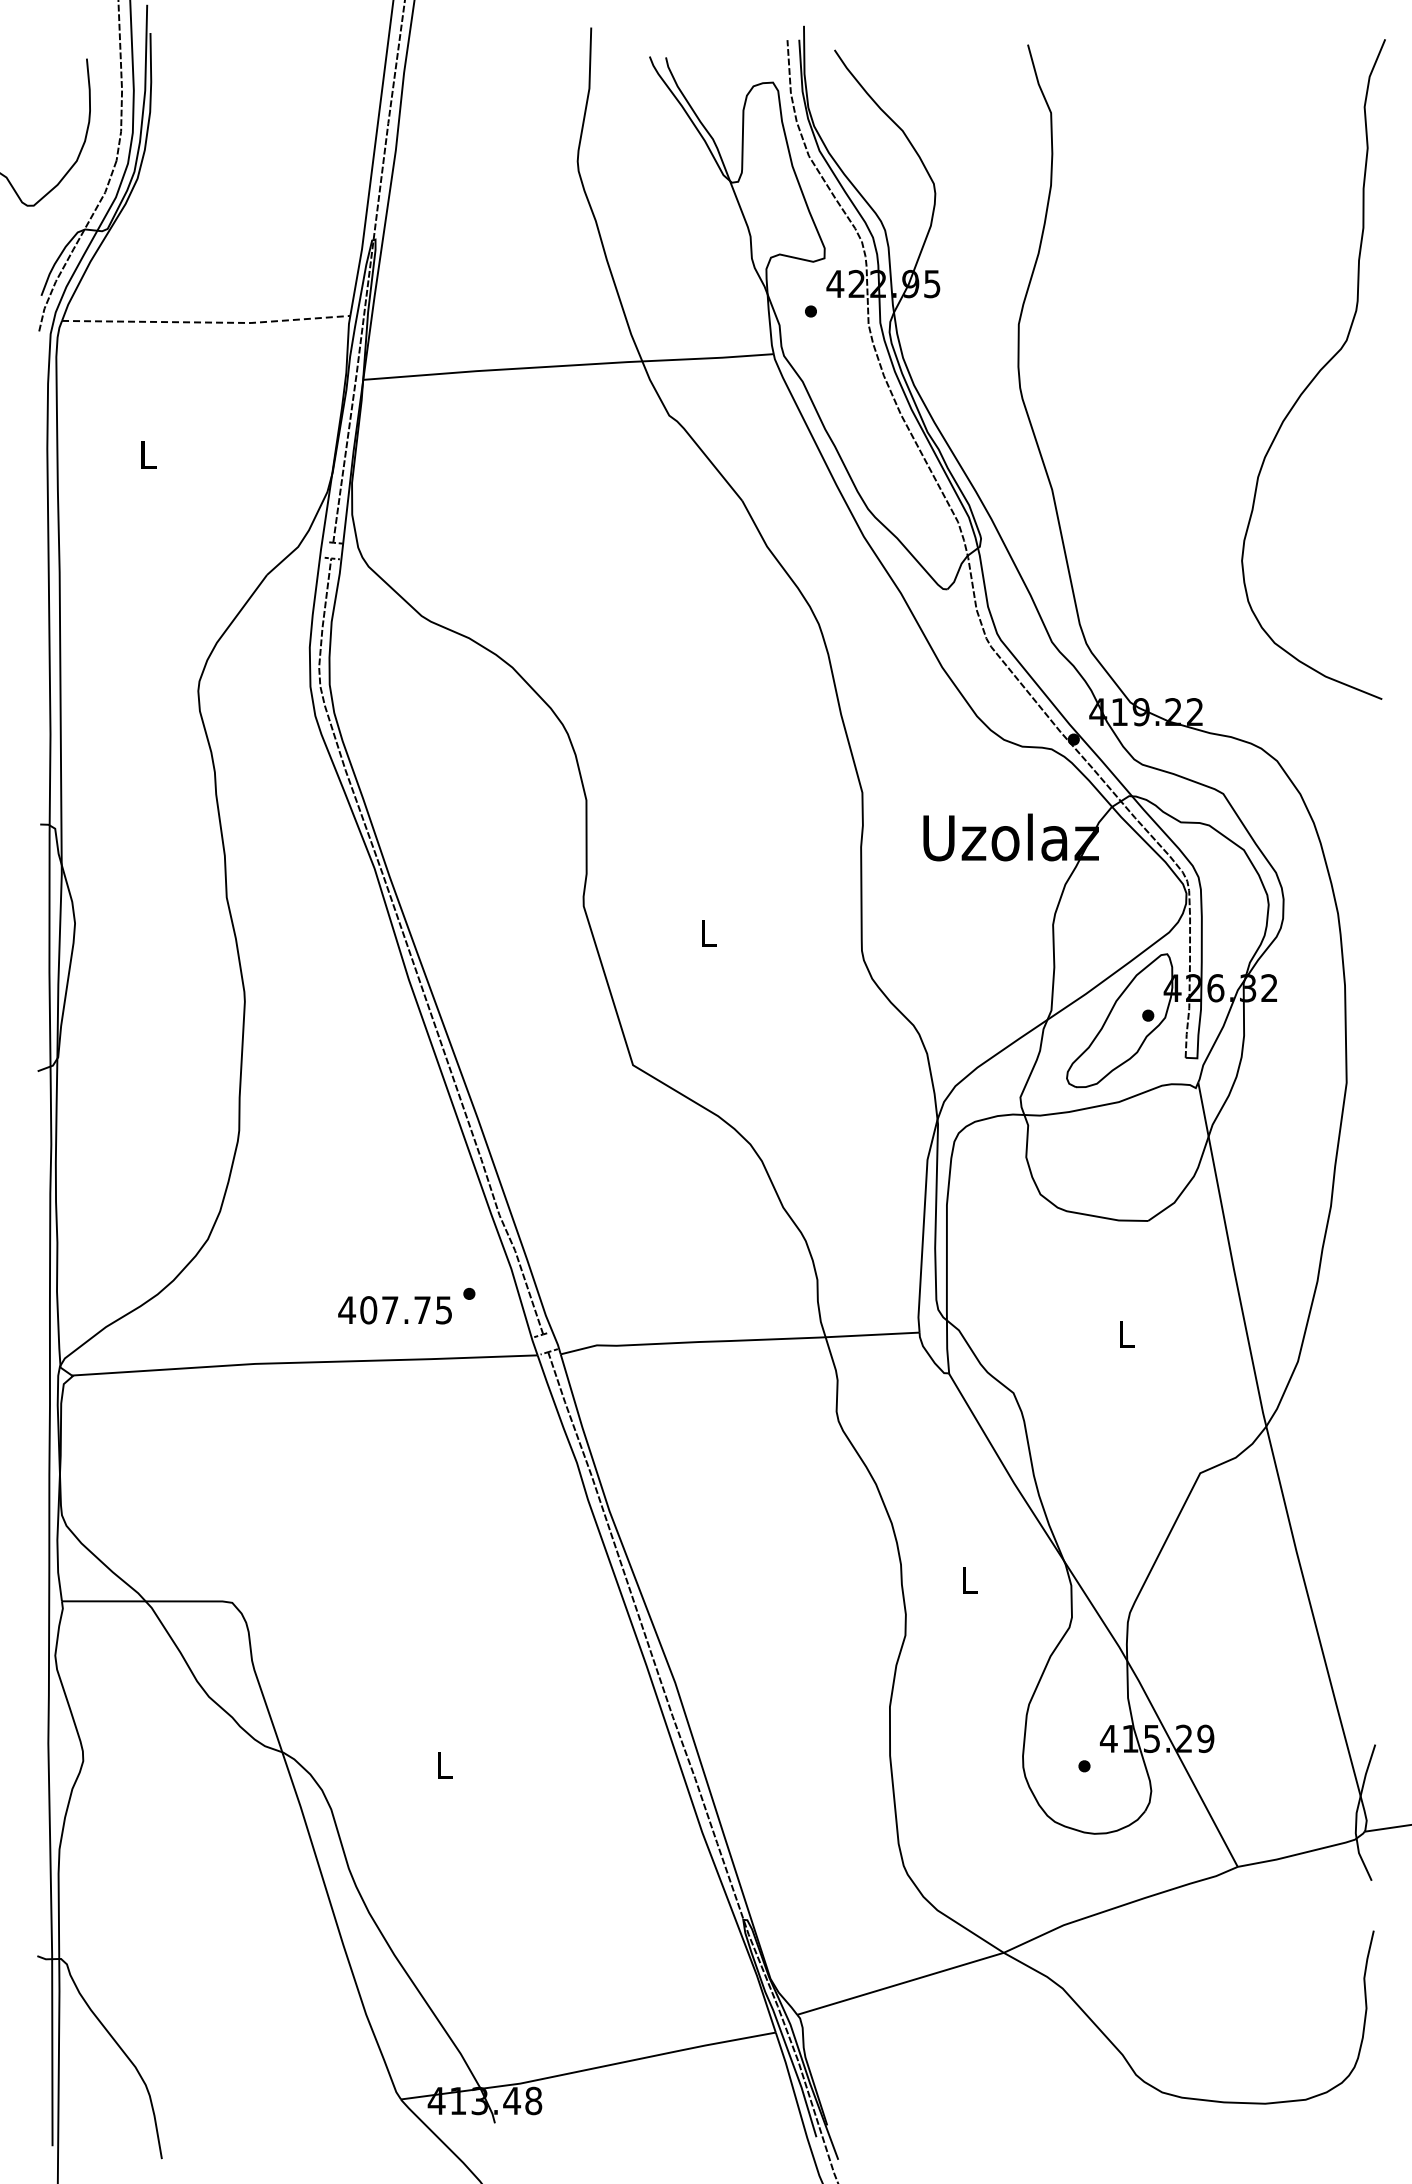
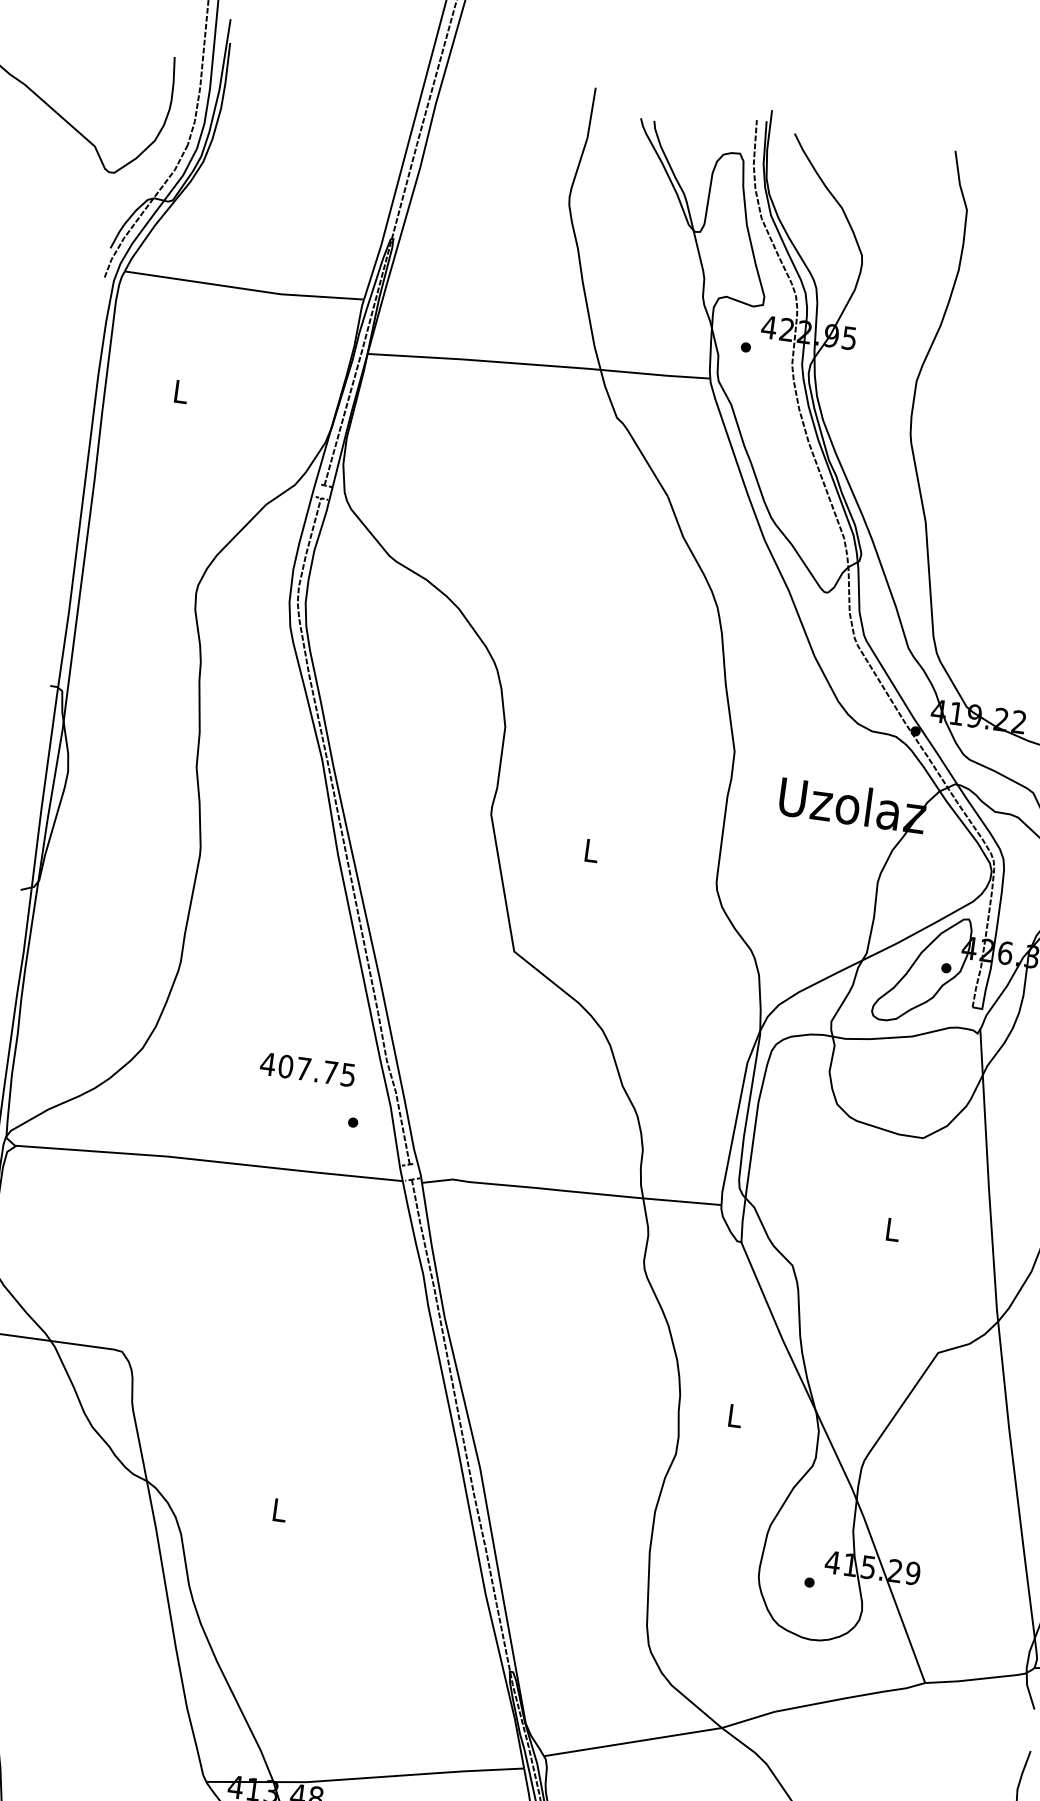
line: (207, 322) -> (245, 289), dashed -> solid
text: (394, 1310) -> (307, 1069), moved

